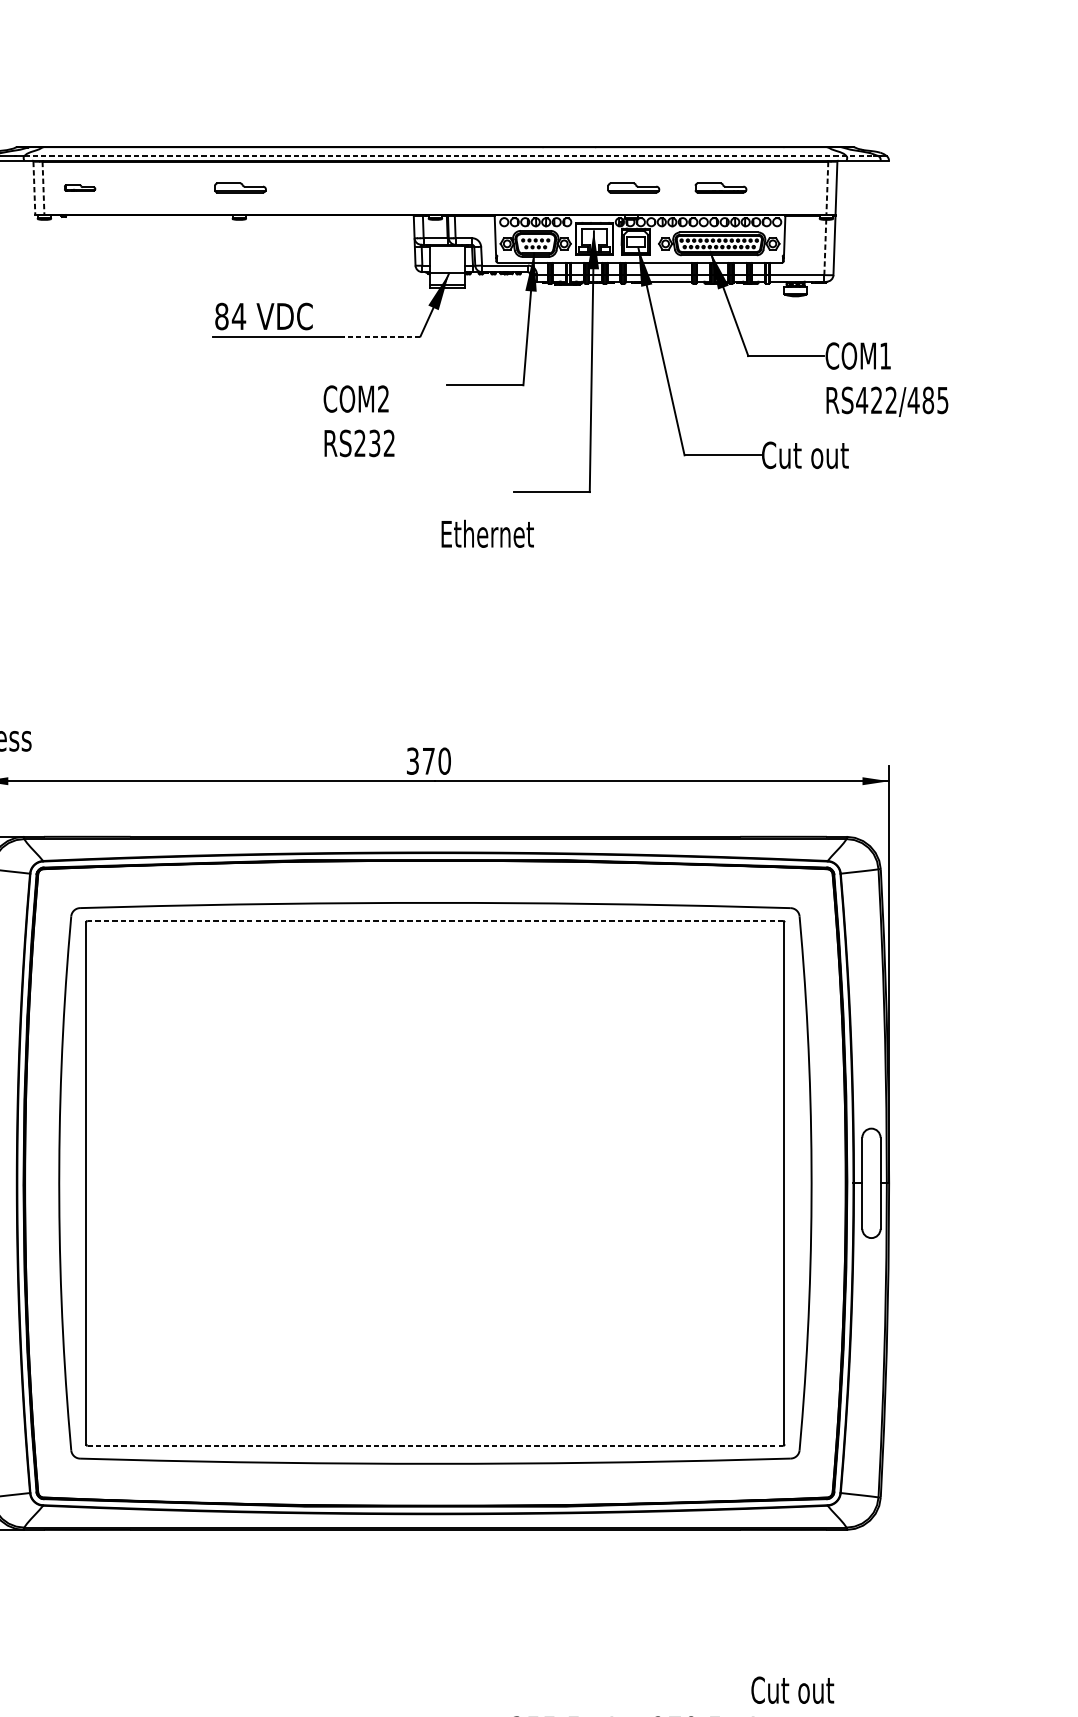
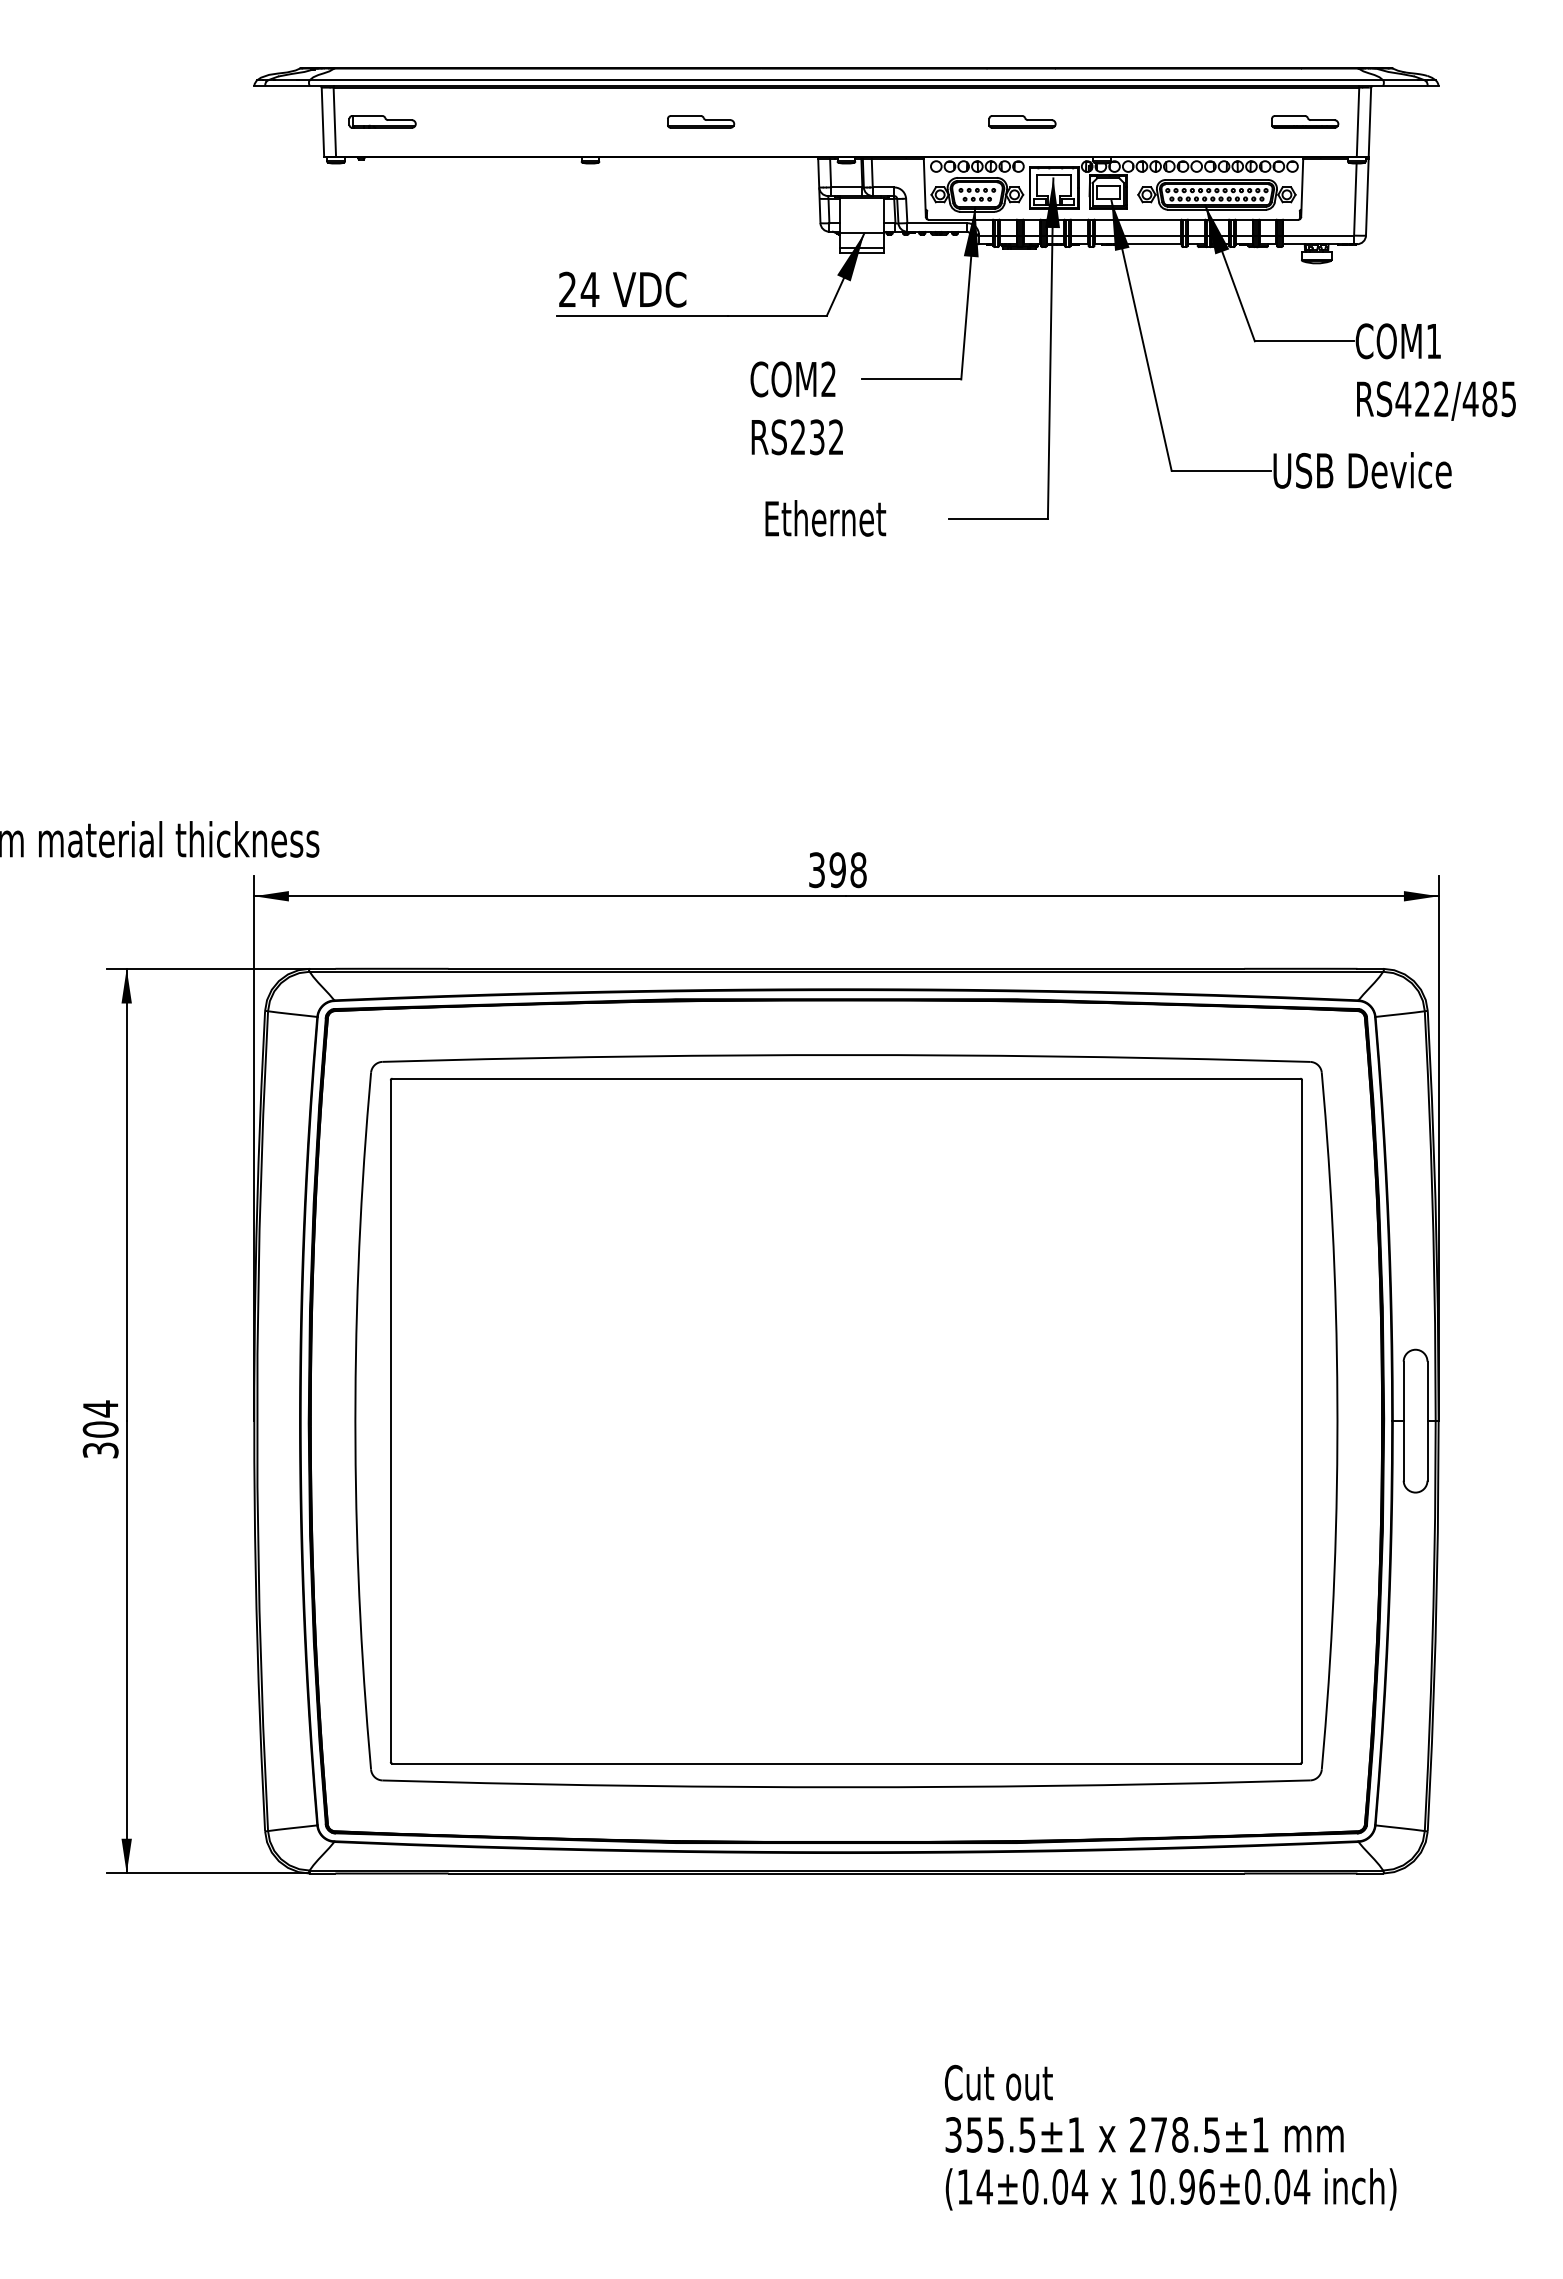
line: (449, 156) -> (864, 80), dashed -> solid
part: (80, 187) -> (382, 121), size x1.67
part: (240, 187) -> (701, 121), moved
part: (633, 187) -> (1022, 121), moved
part: (721, 187) -> (1305, 121), moved
line: (34, 188) -> (322, 122), dashed -> solid
line: (43, 188) -> (334, 122), dashed -> solid
line: (827, 188) -> (1358, 122), dashed -> solid
line: (825, 247) -> (1355, 199), dashed -> solid
text: (221, 316) -> (567, 289), 84 -> 24
line: (382, 336) -> (777, 315), dashed -> solid
text: (358, 421) -> (796, 408), moved
text: (830, 455) -> (1361, 470), Cut out -> USB Device
text: (487, 533) -> (825, 518), moved
text: (436, 761) -> (847, 870), 370 -> 398
line: (434, 920) -> (845, 1078), dashed -> solid
line: (435, 1445) -> (846, 1763), dashed -> solid
text: (792, 1690) -> (998, 2082), moved

